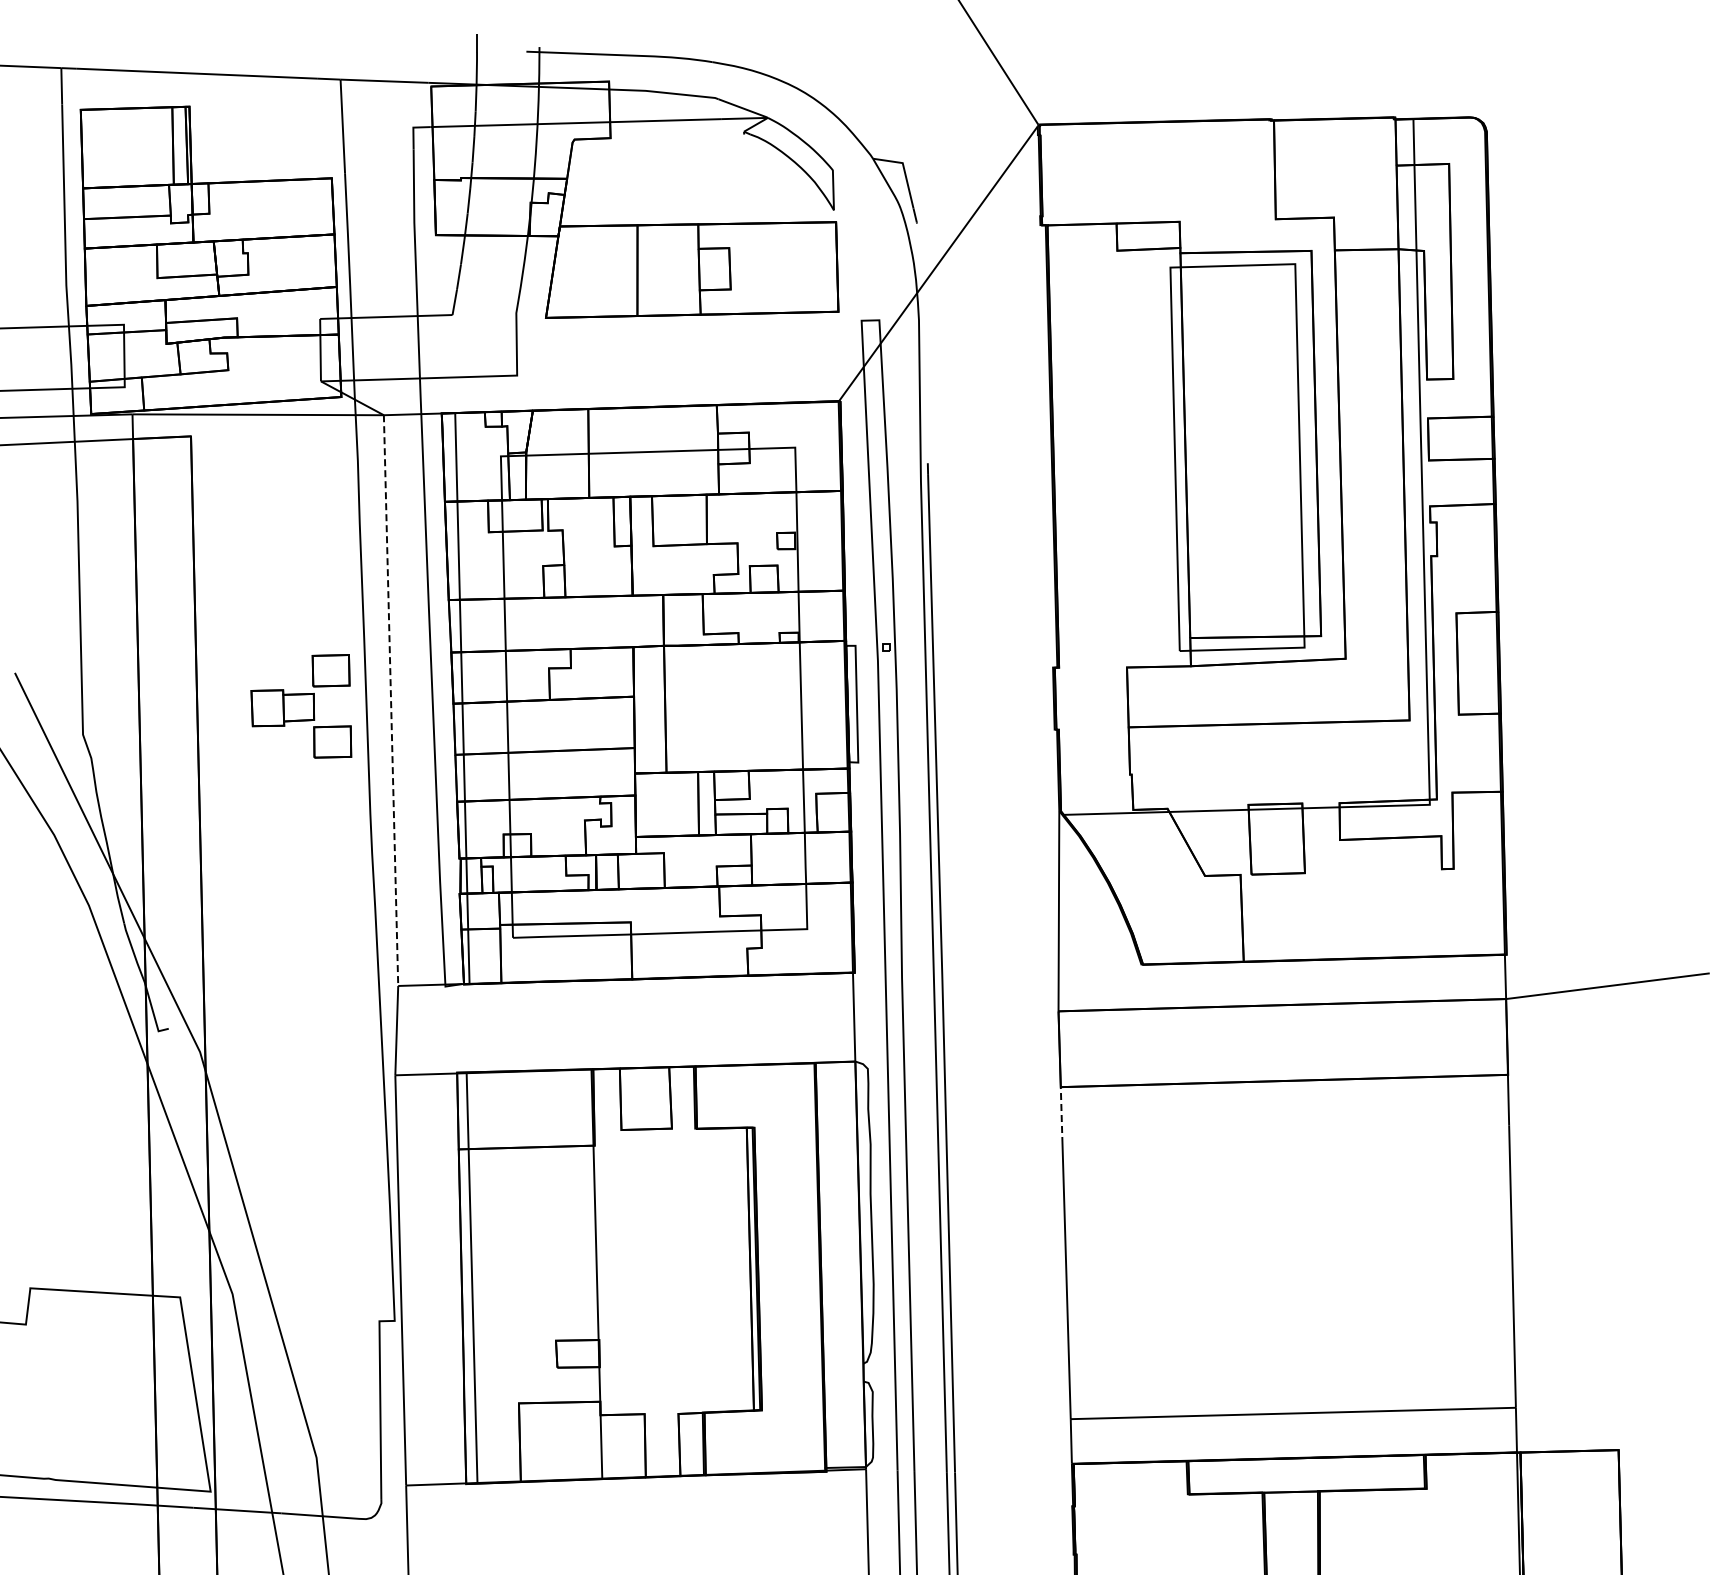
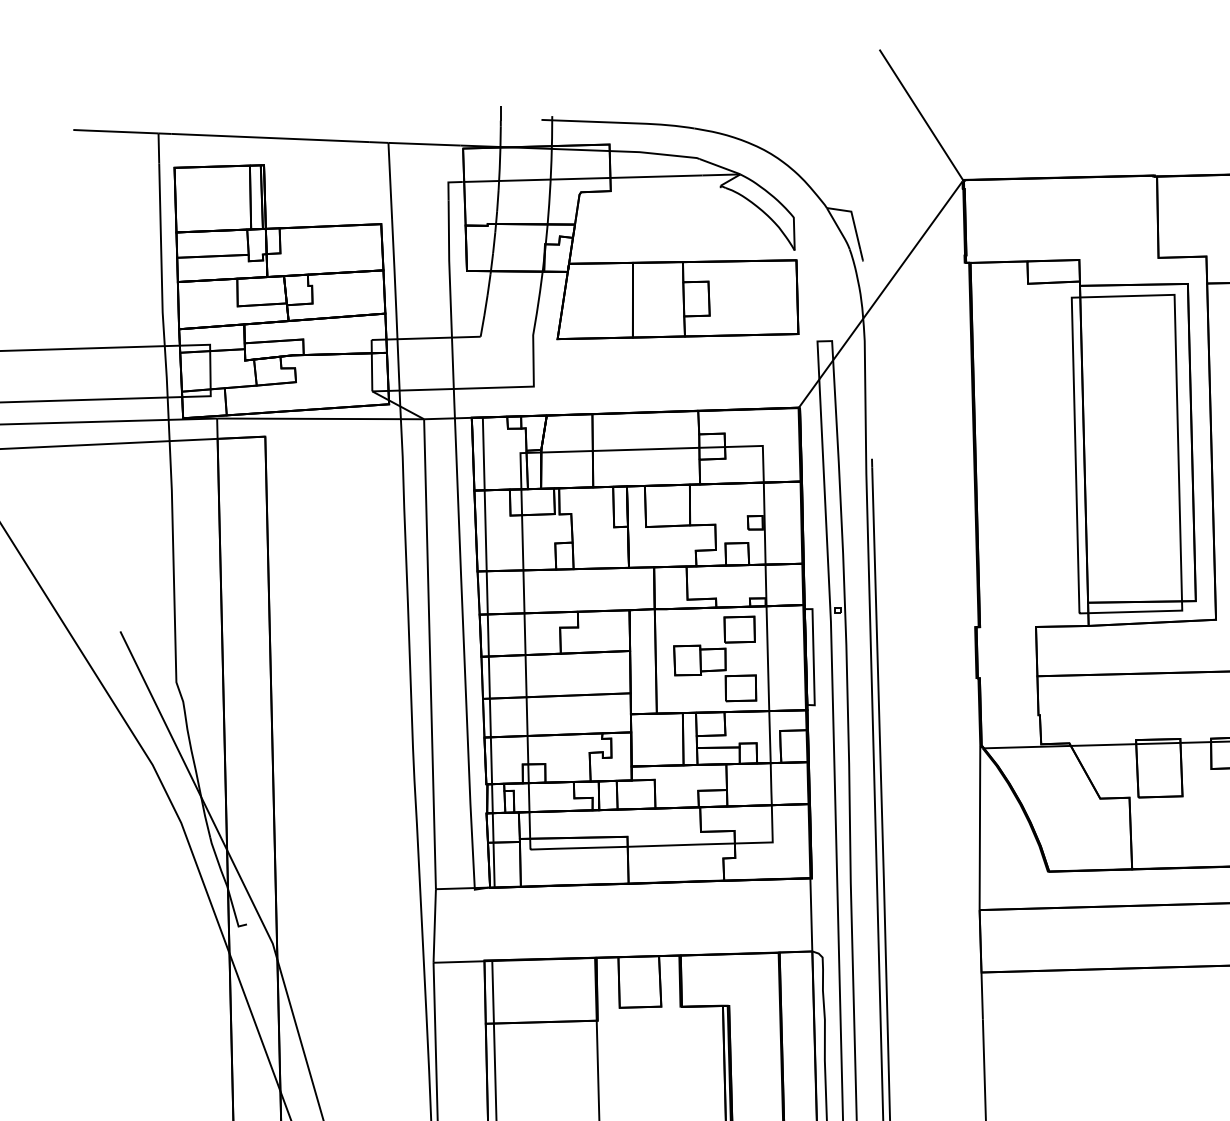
line: (391, 701) -> (430, 654), dashed -> solid
part: (301, 706) -> (715, 659), moved
line: (1061, 1115) -> (982, 995), dashed -> solid

